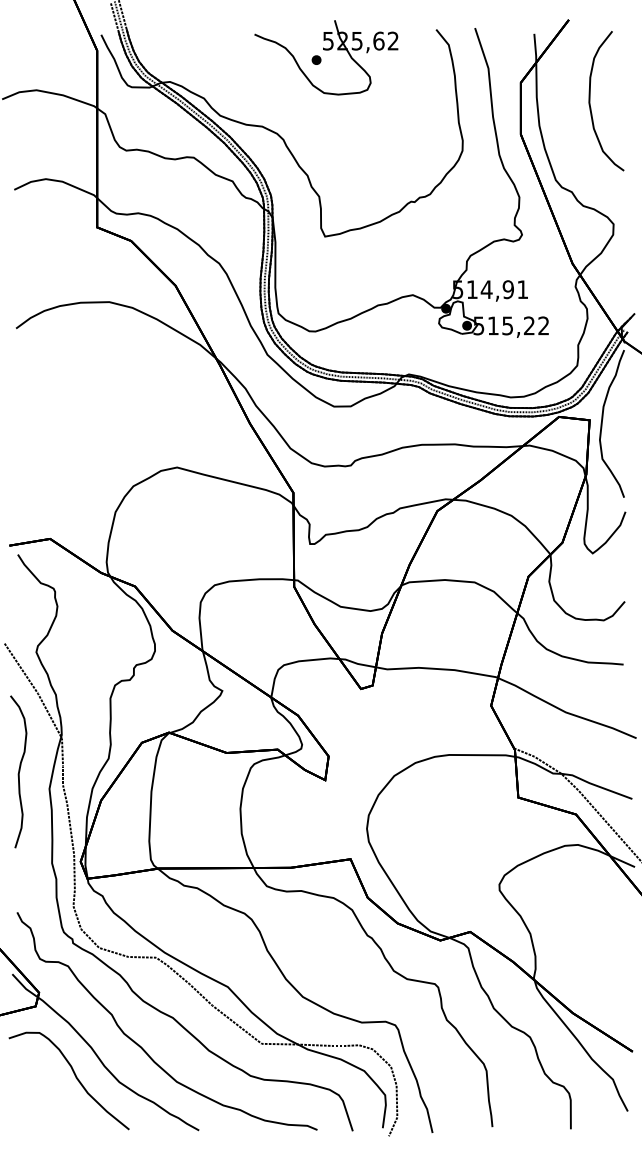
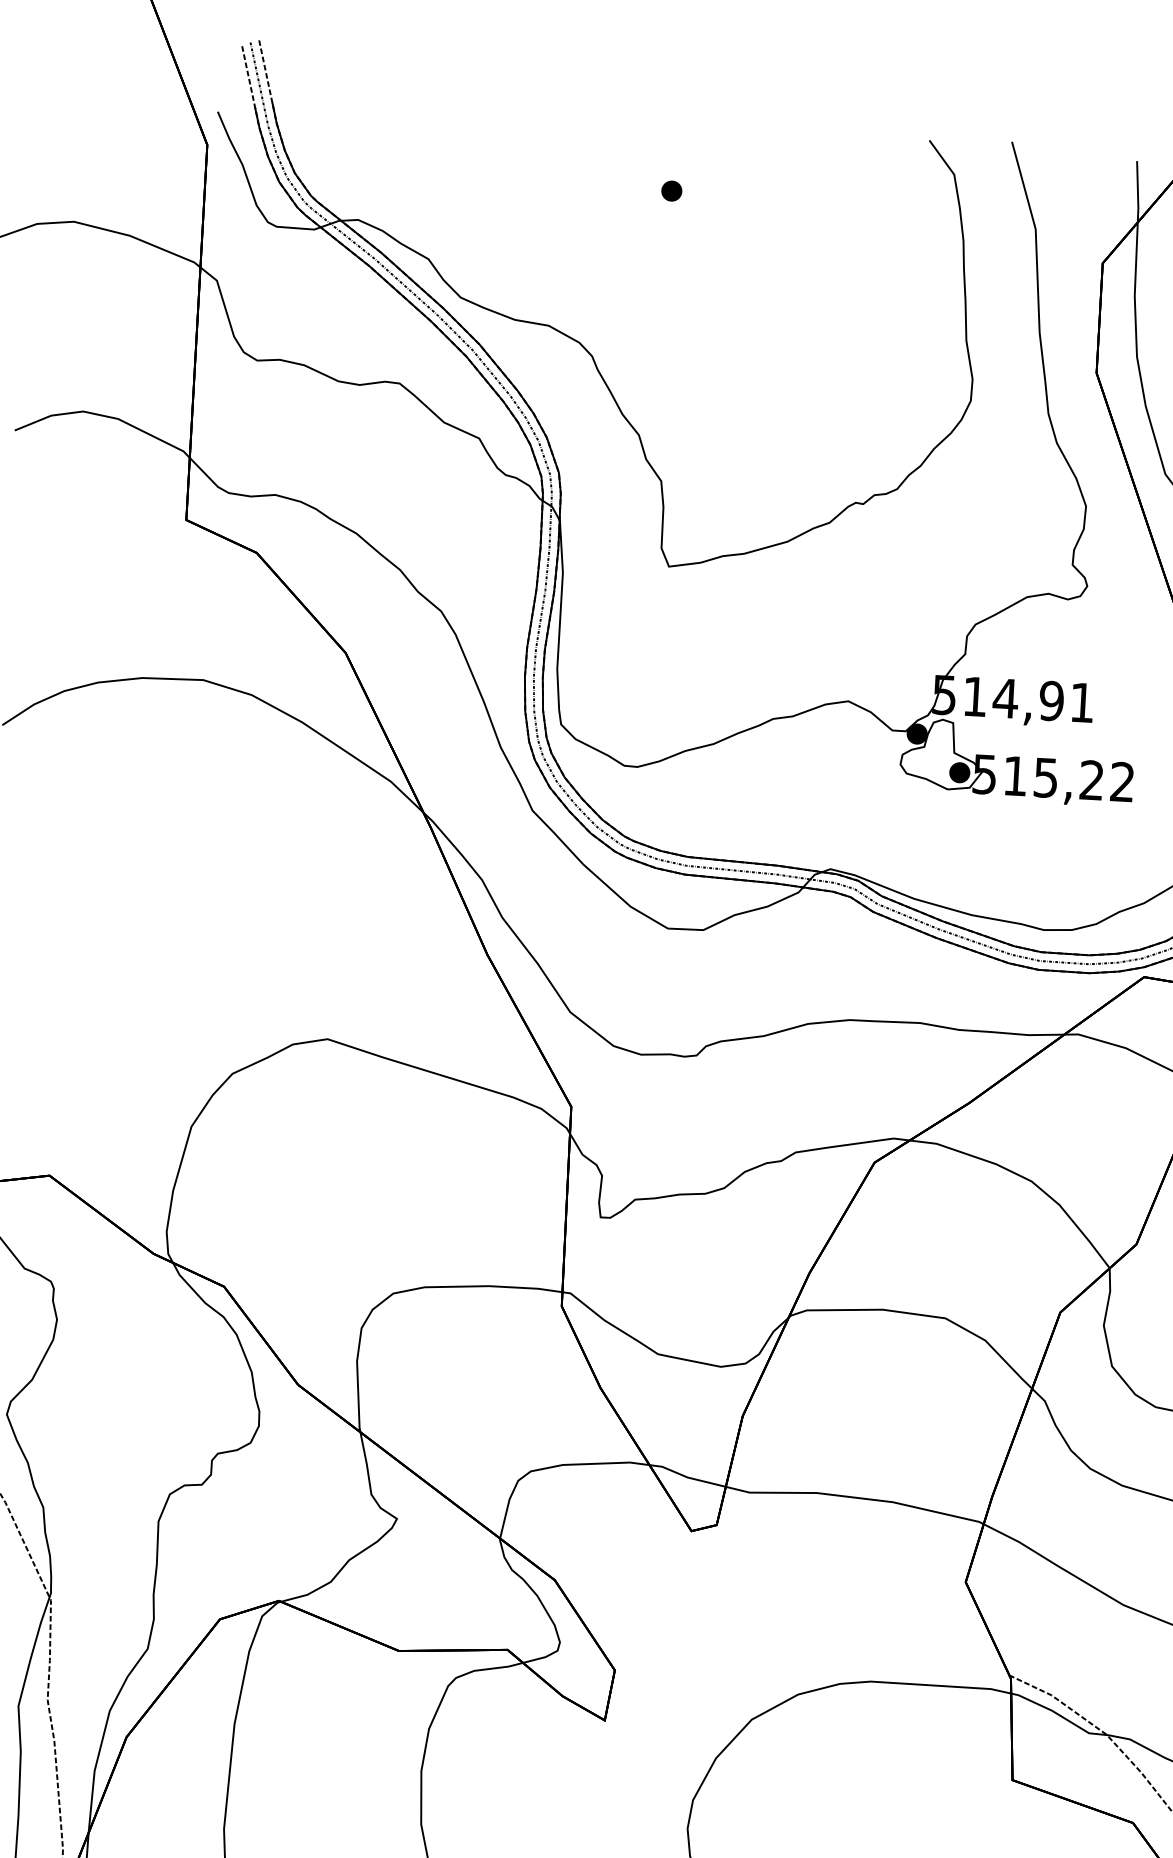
part: (326, 50) -> (694, 171), removed

